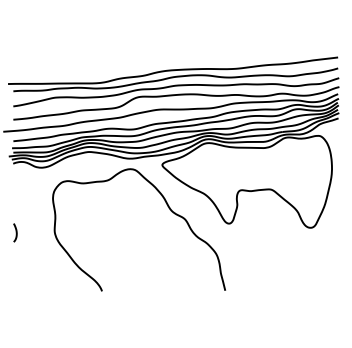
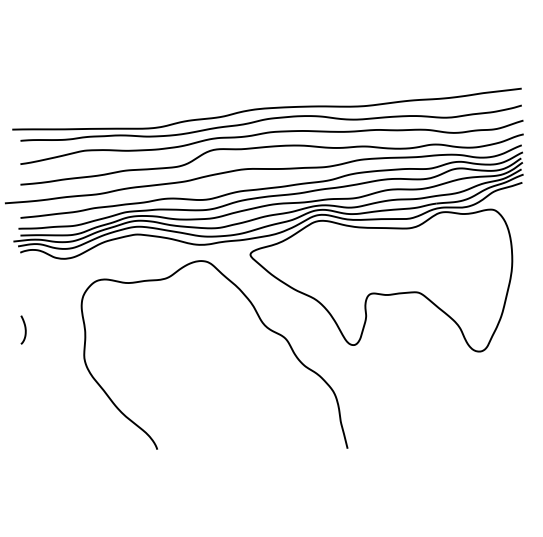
curve: (15, 232) -> (23, 329), moved

